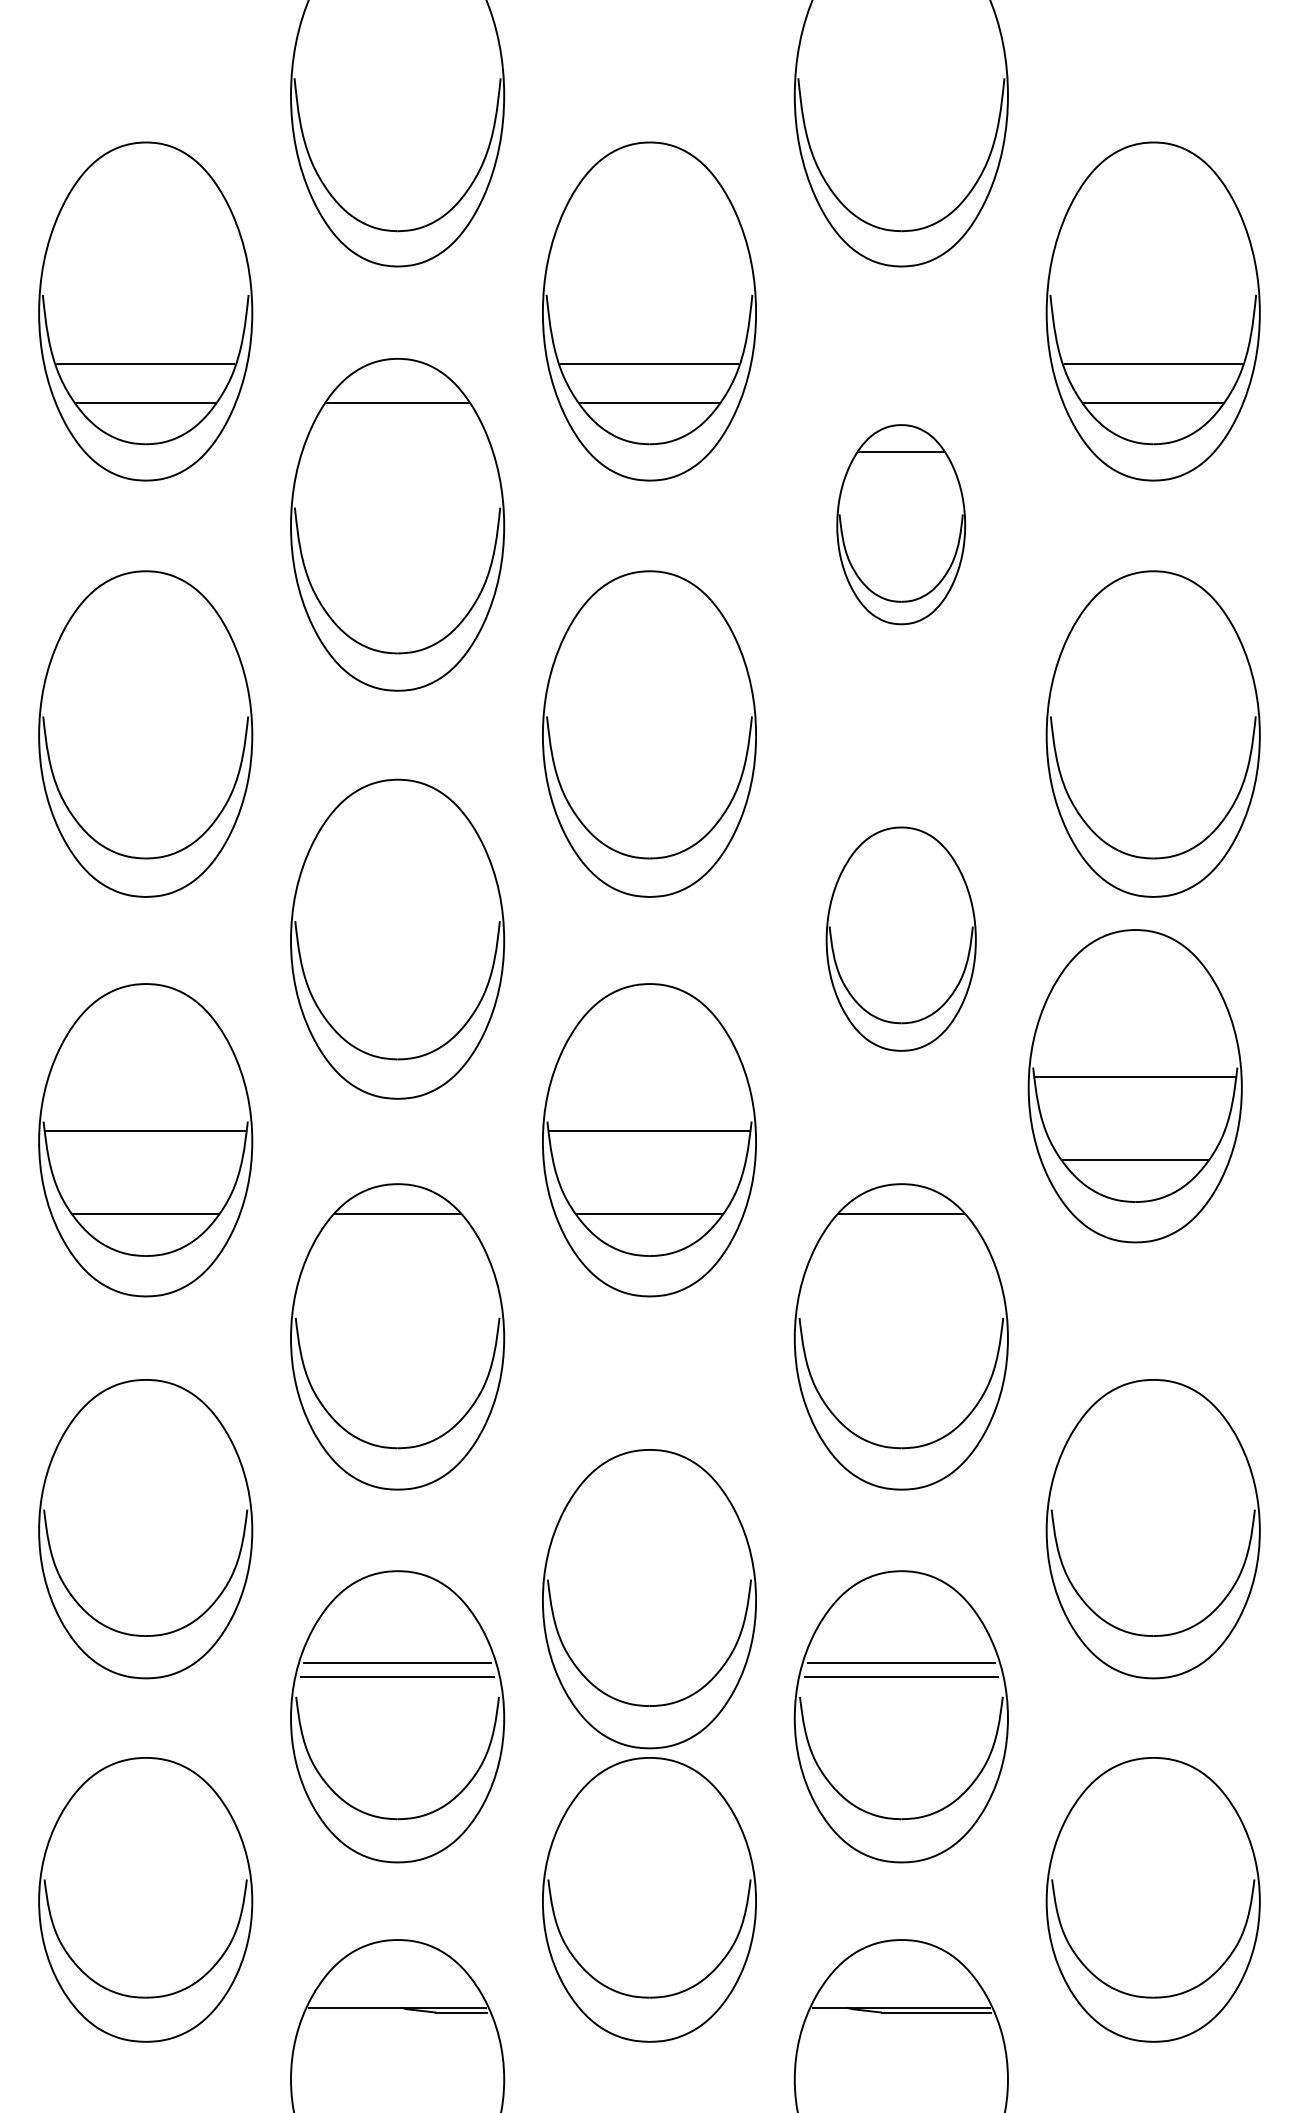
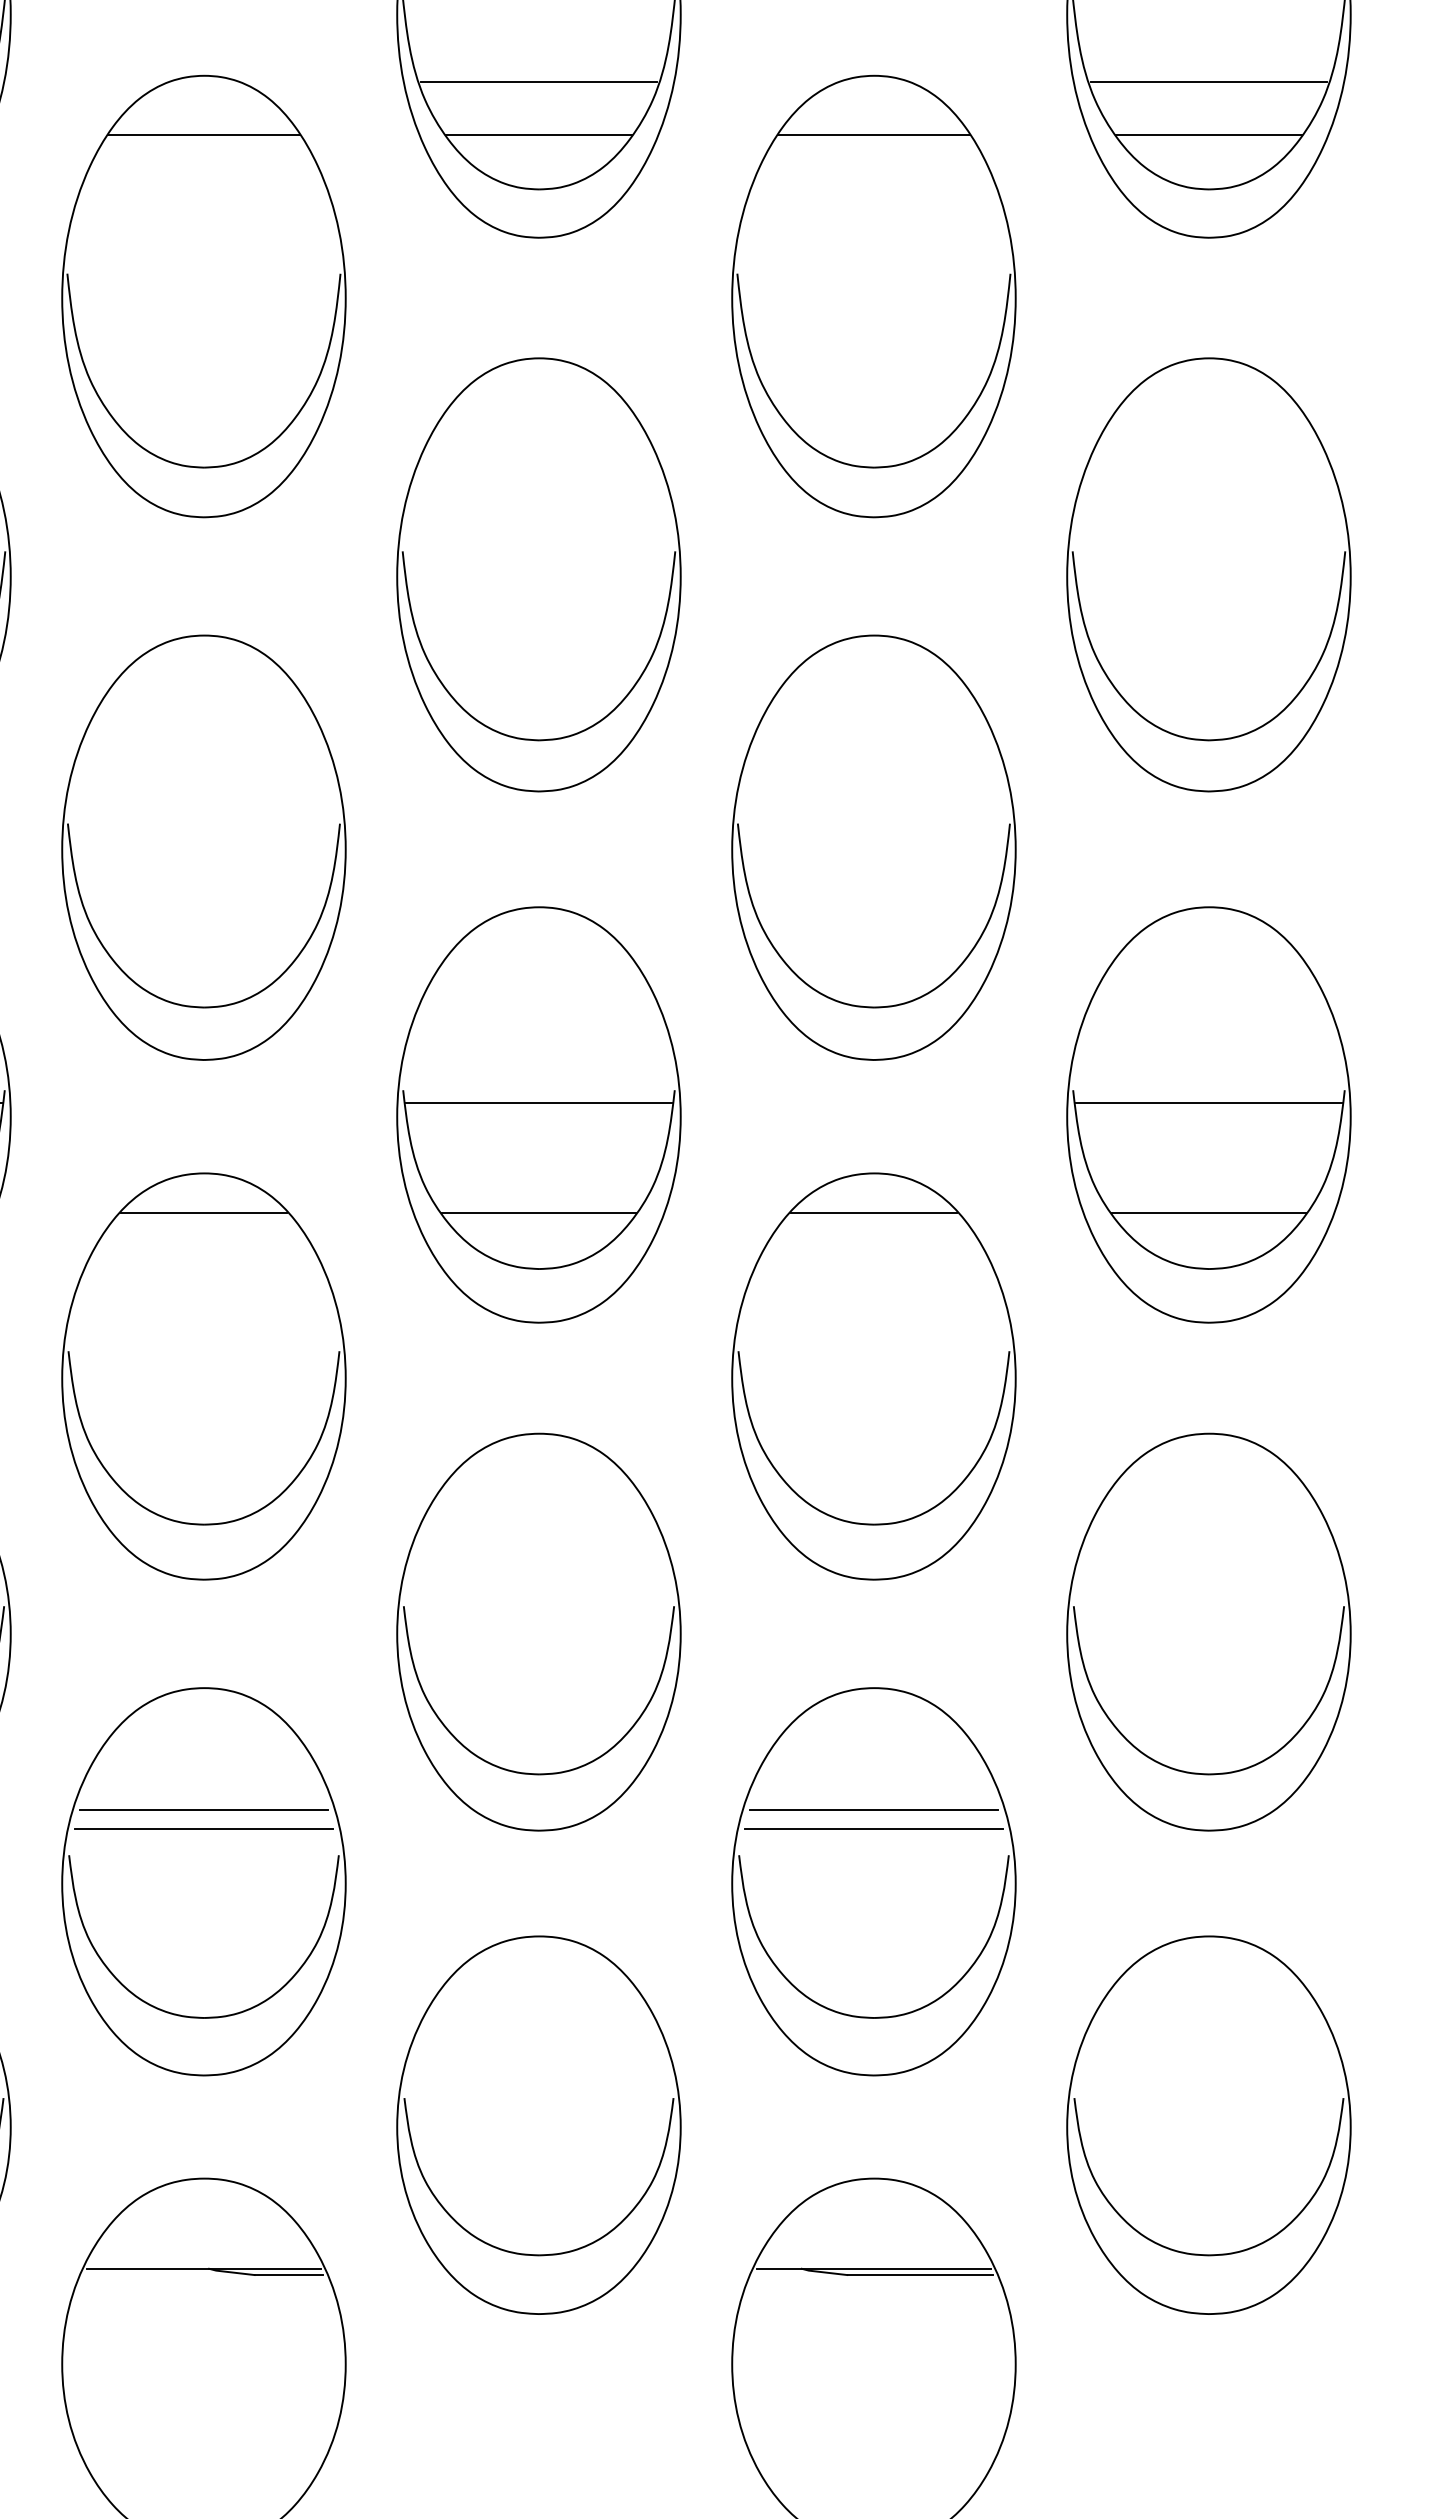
part: (900, 524) -> (872, 296), size x1.67
part: (900, 938) -> (872, 846), size x1.43
part: (1134, 1086) -> (1207, 1115), moved
part: (649, 1599) -> (538, 1632), moved

